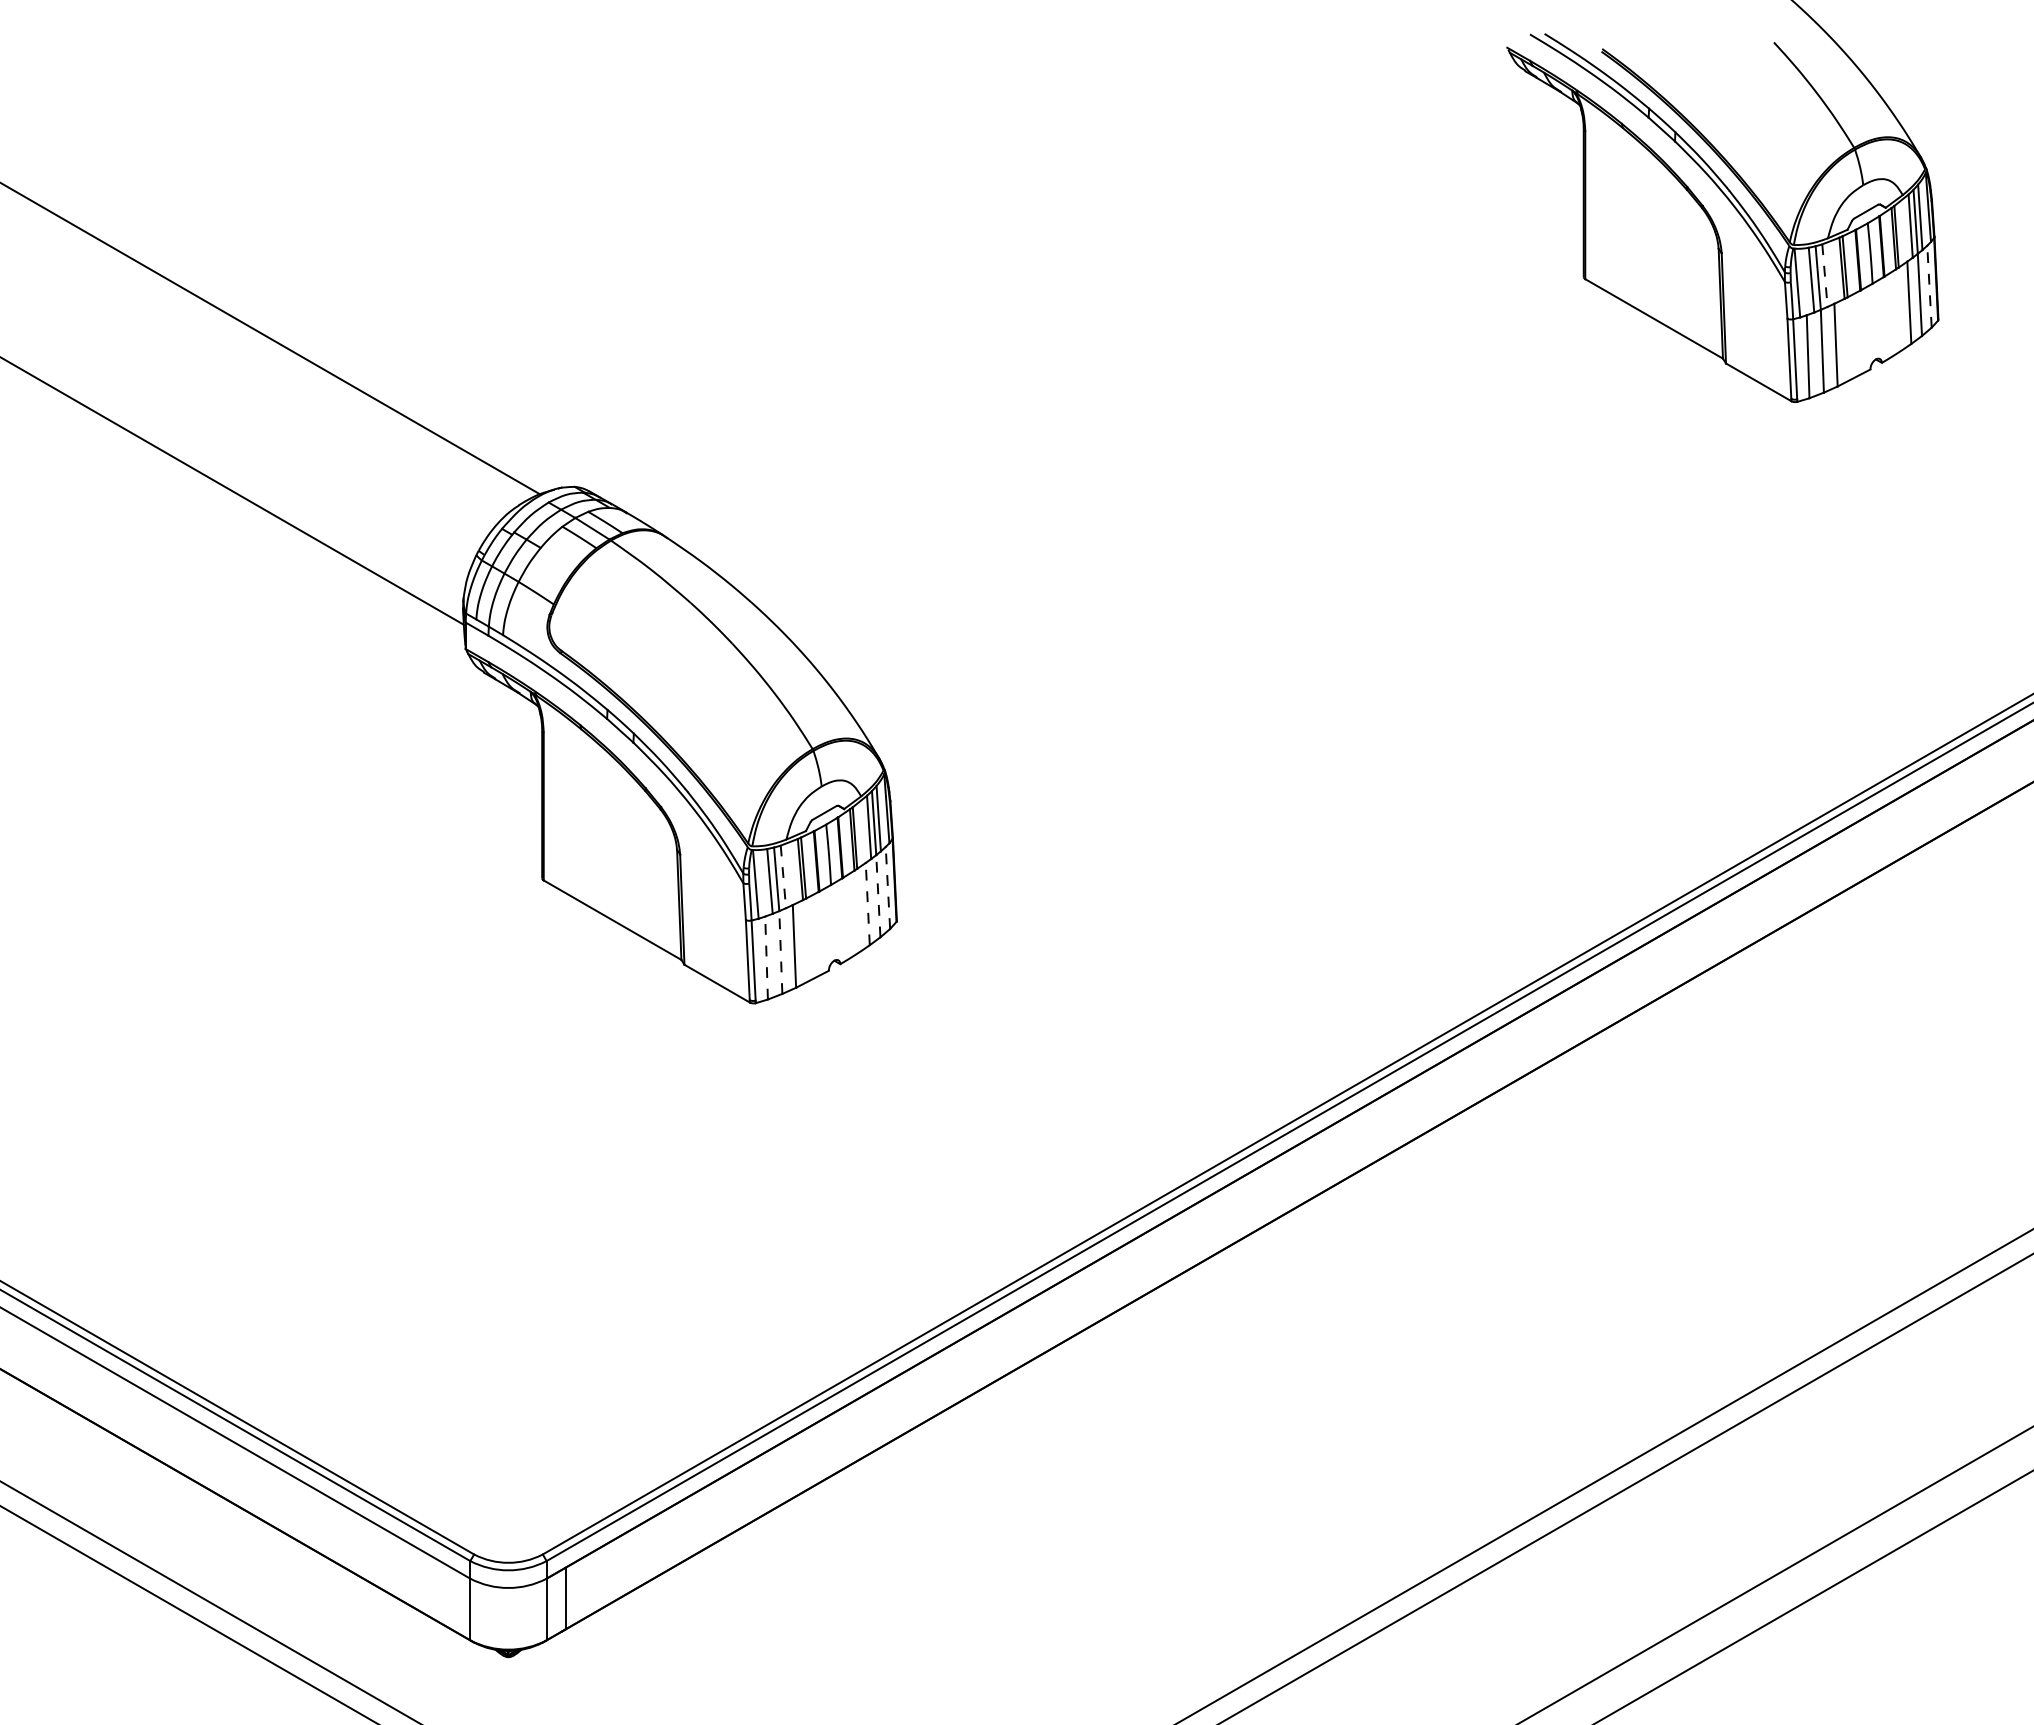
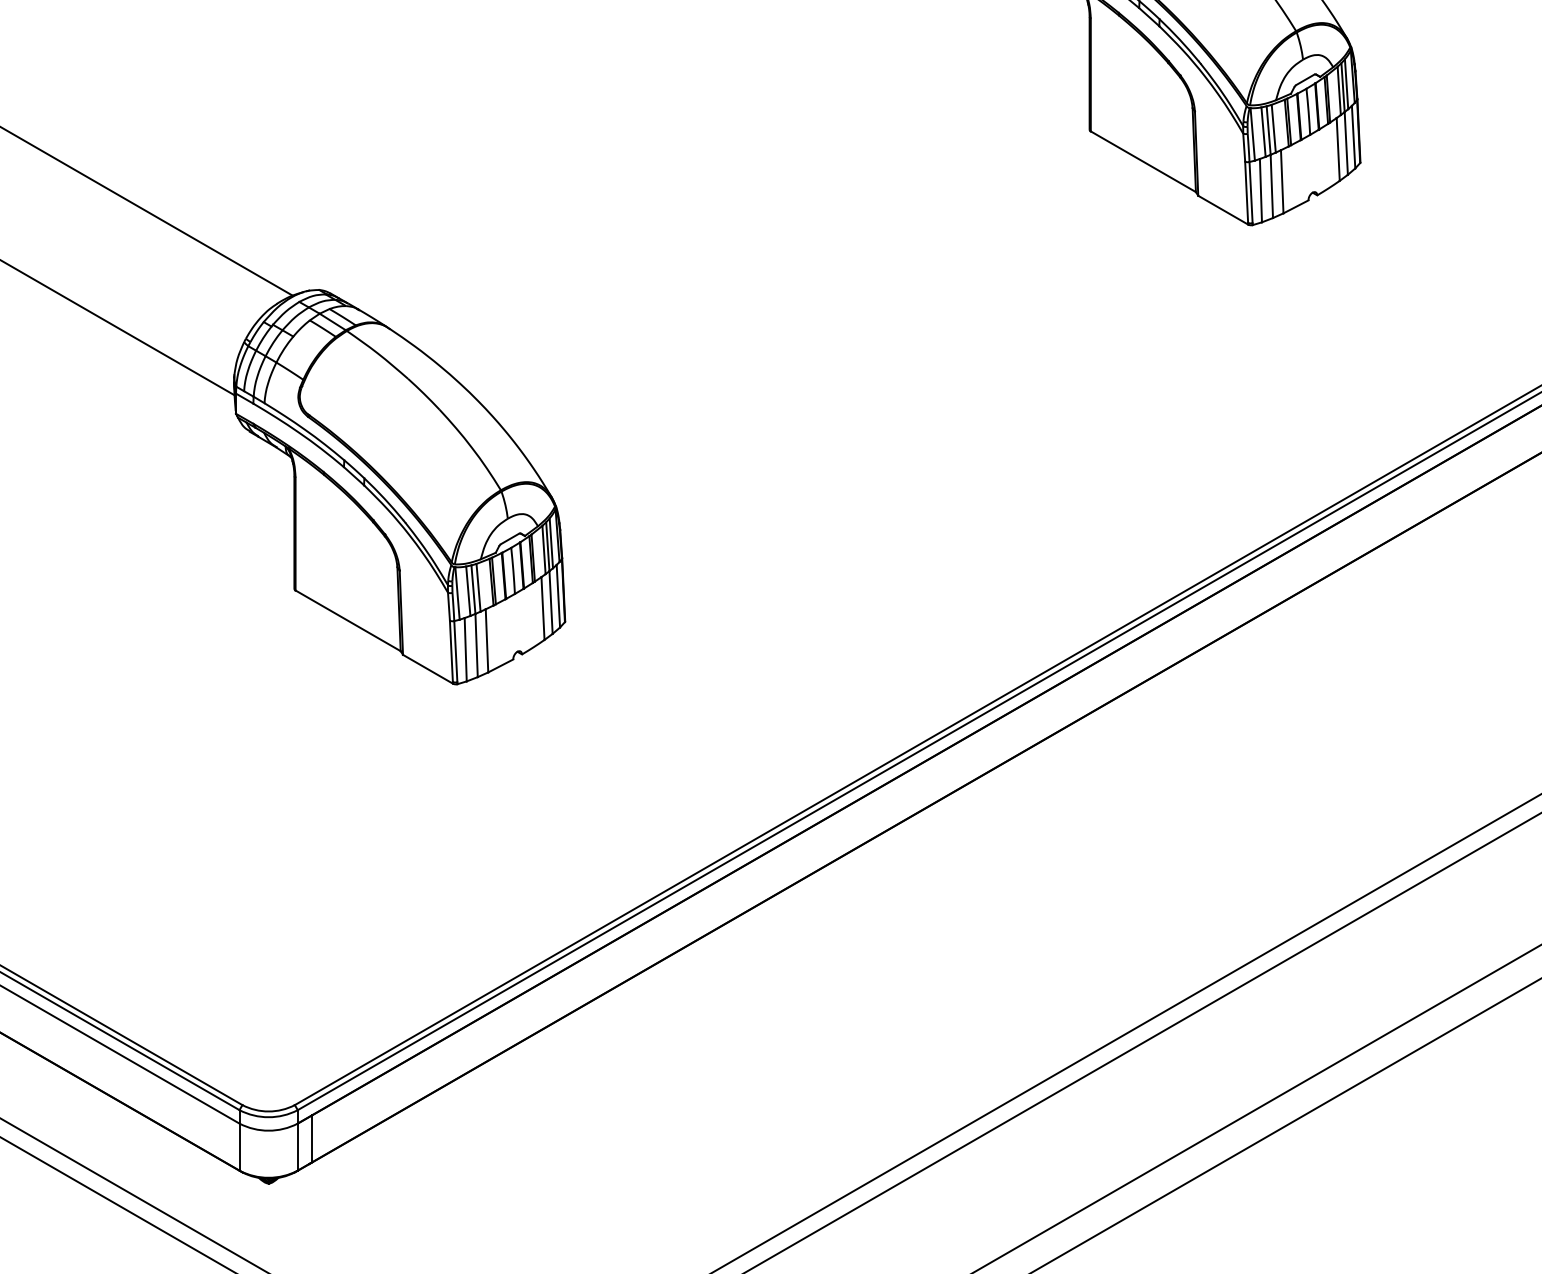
line: (1824, 276) -> (1273, 129), dashed -> solid
line: (1929, 286) -> (1353, 137), dashed -> solid
line: (783, 877) -> (478, 588), dashed -> solid
line: (887, 887) -> (558, 595), dashed -> solid
line: (878, 895) -> (551, 601), dashed -> solid
line: (867, 903) -> (542, 608), dashed -> solid
line: (780, 952) -> (476, 645), dashed -> solid
line: (766, 957) -> (465, 649), dashed -> solid

